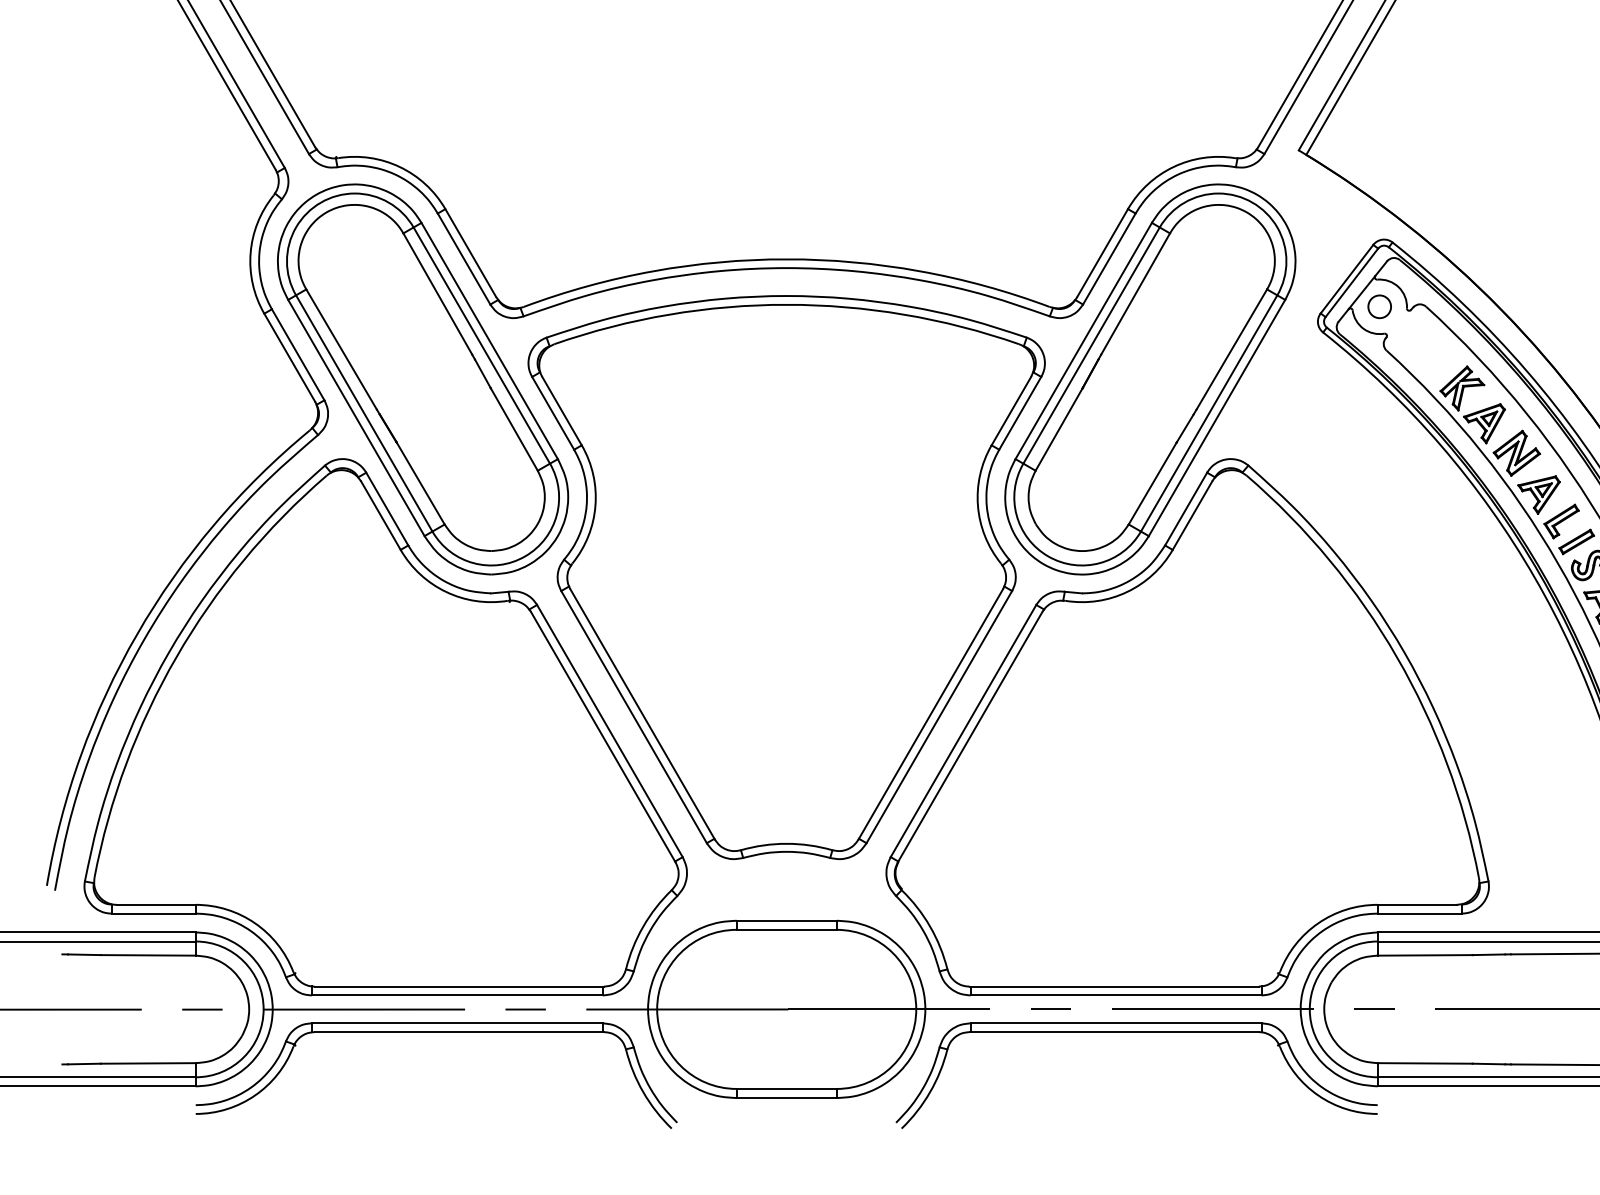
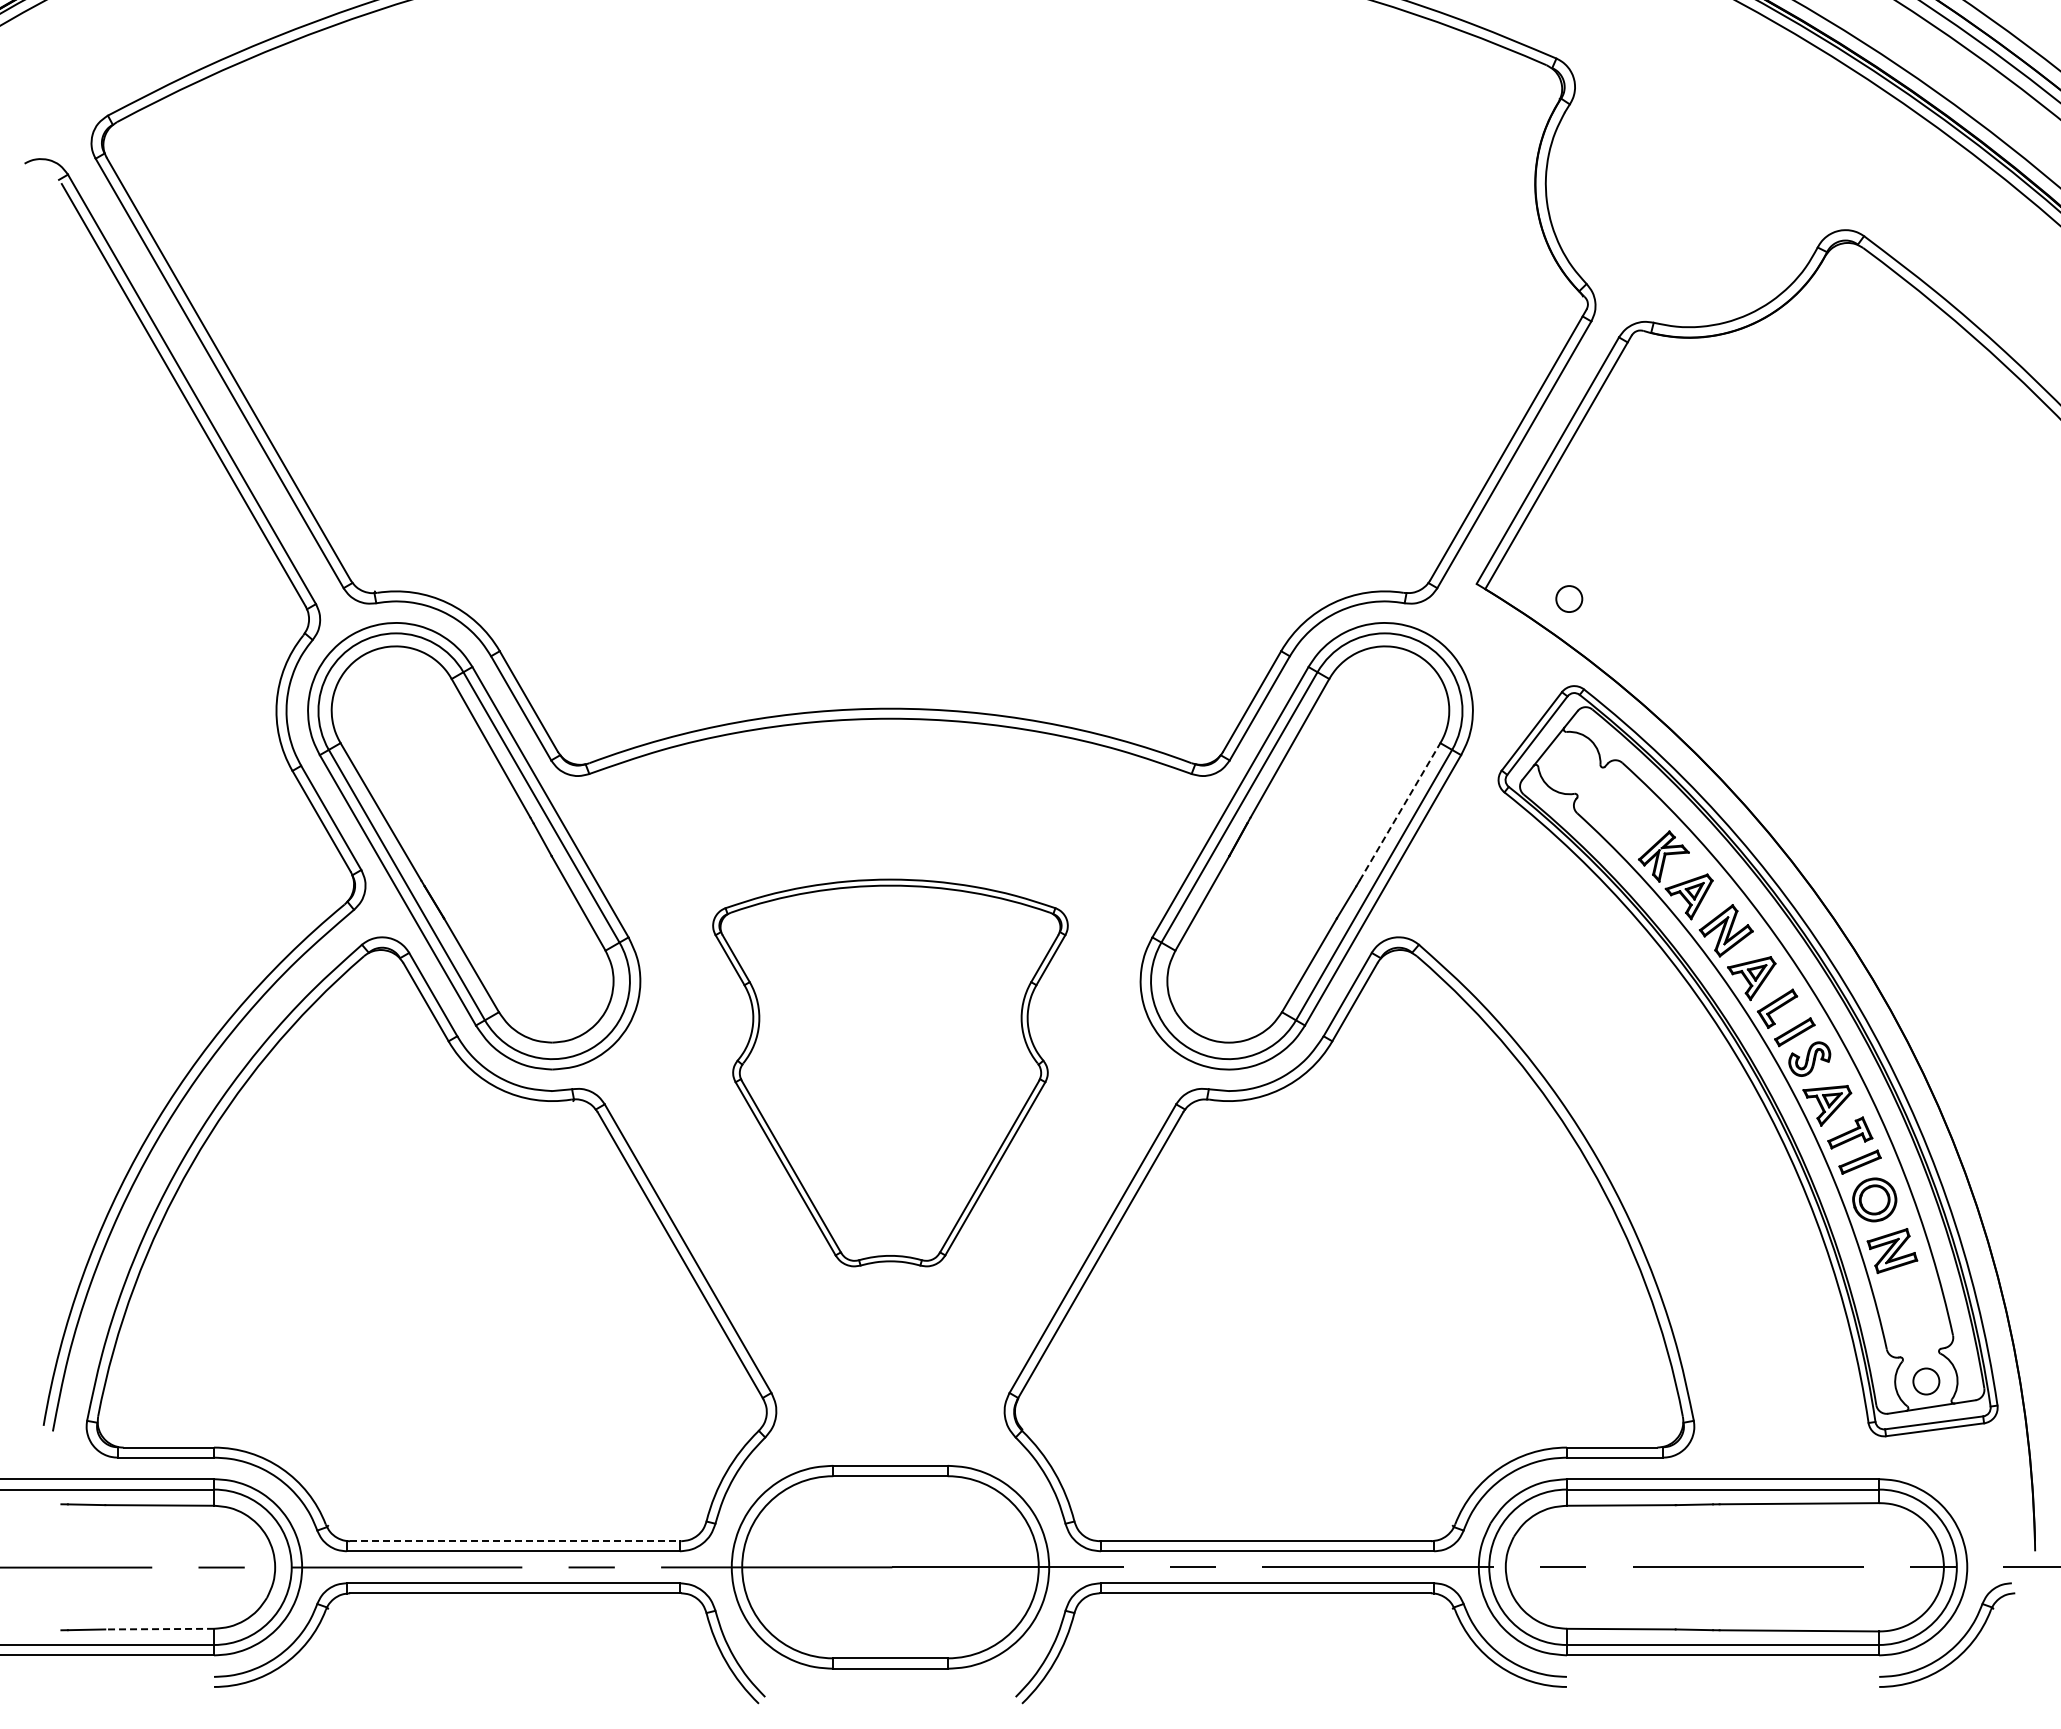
circle: (1379, 306) -> (1569, 598), moved
line: (1231, 349) -> (1399, 811), solid -> dashed
part: (786, 577) -> (890, 1072), size x0.6
line: (459, 986) -> (515, 1541), solid -> dashed
line: (148, 1063) -> (159, 1629), solid -> dashed

